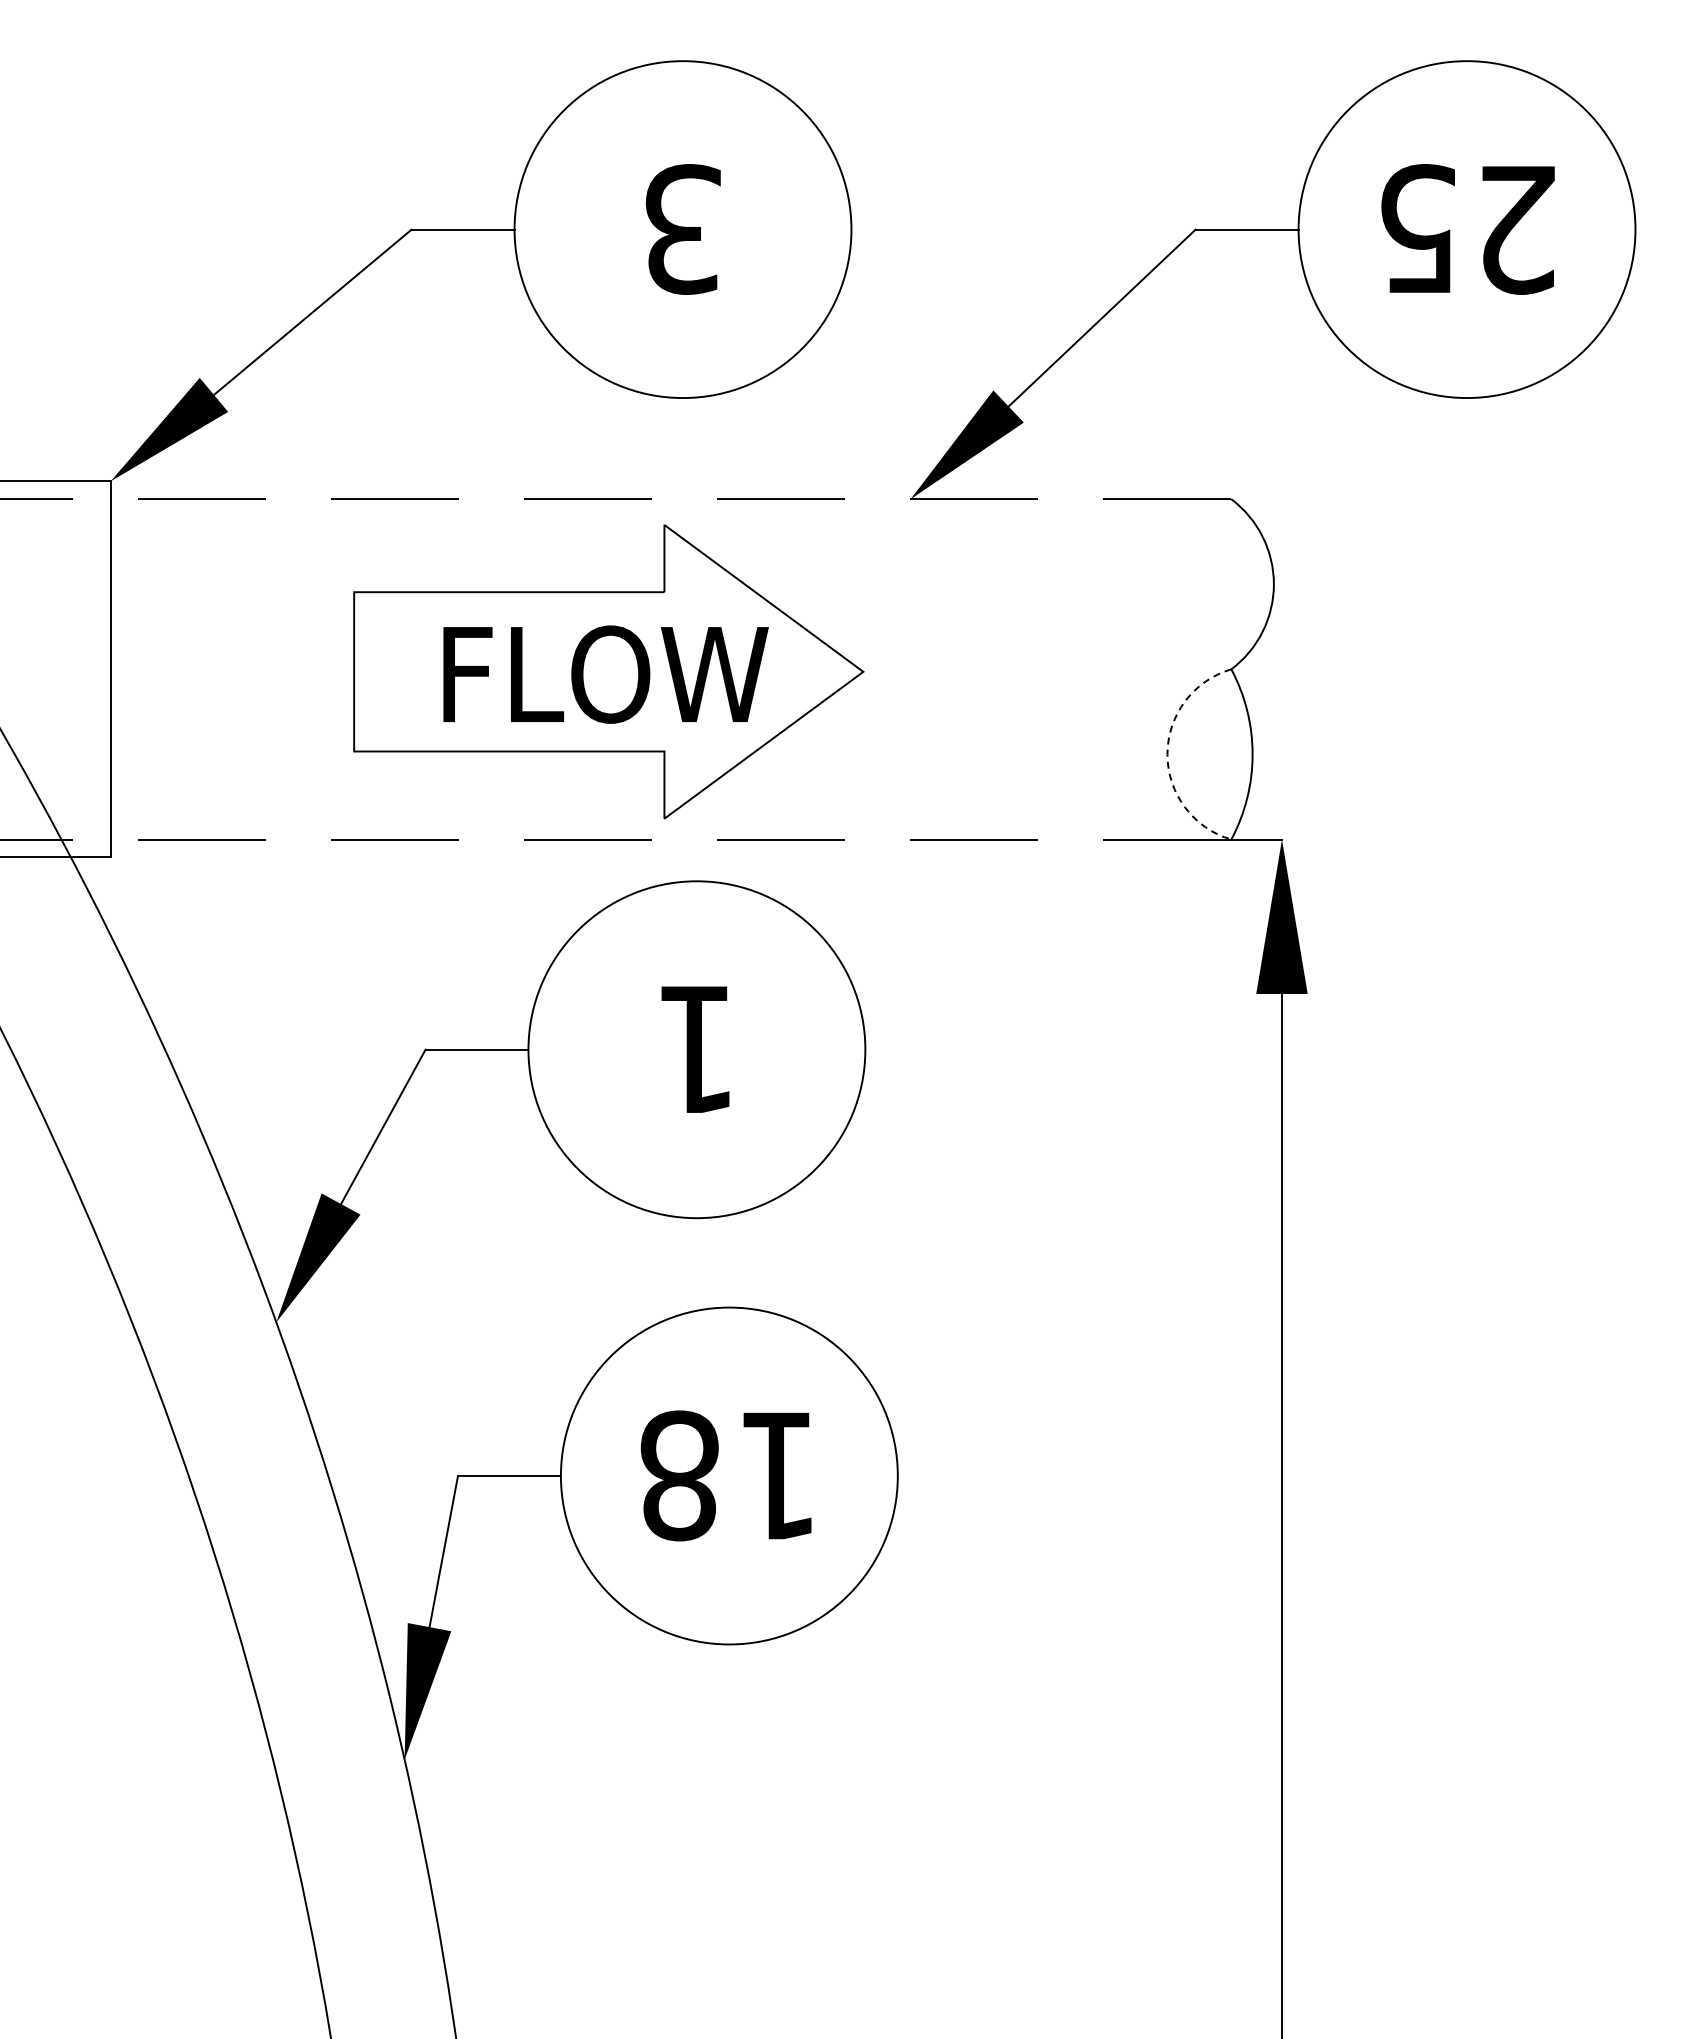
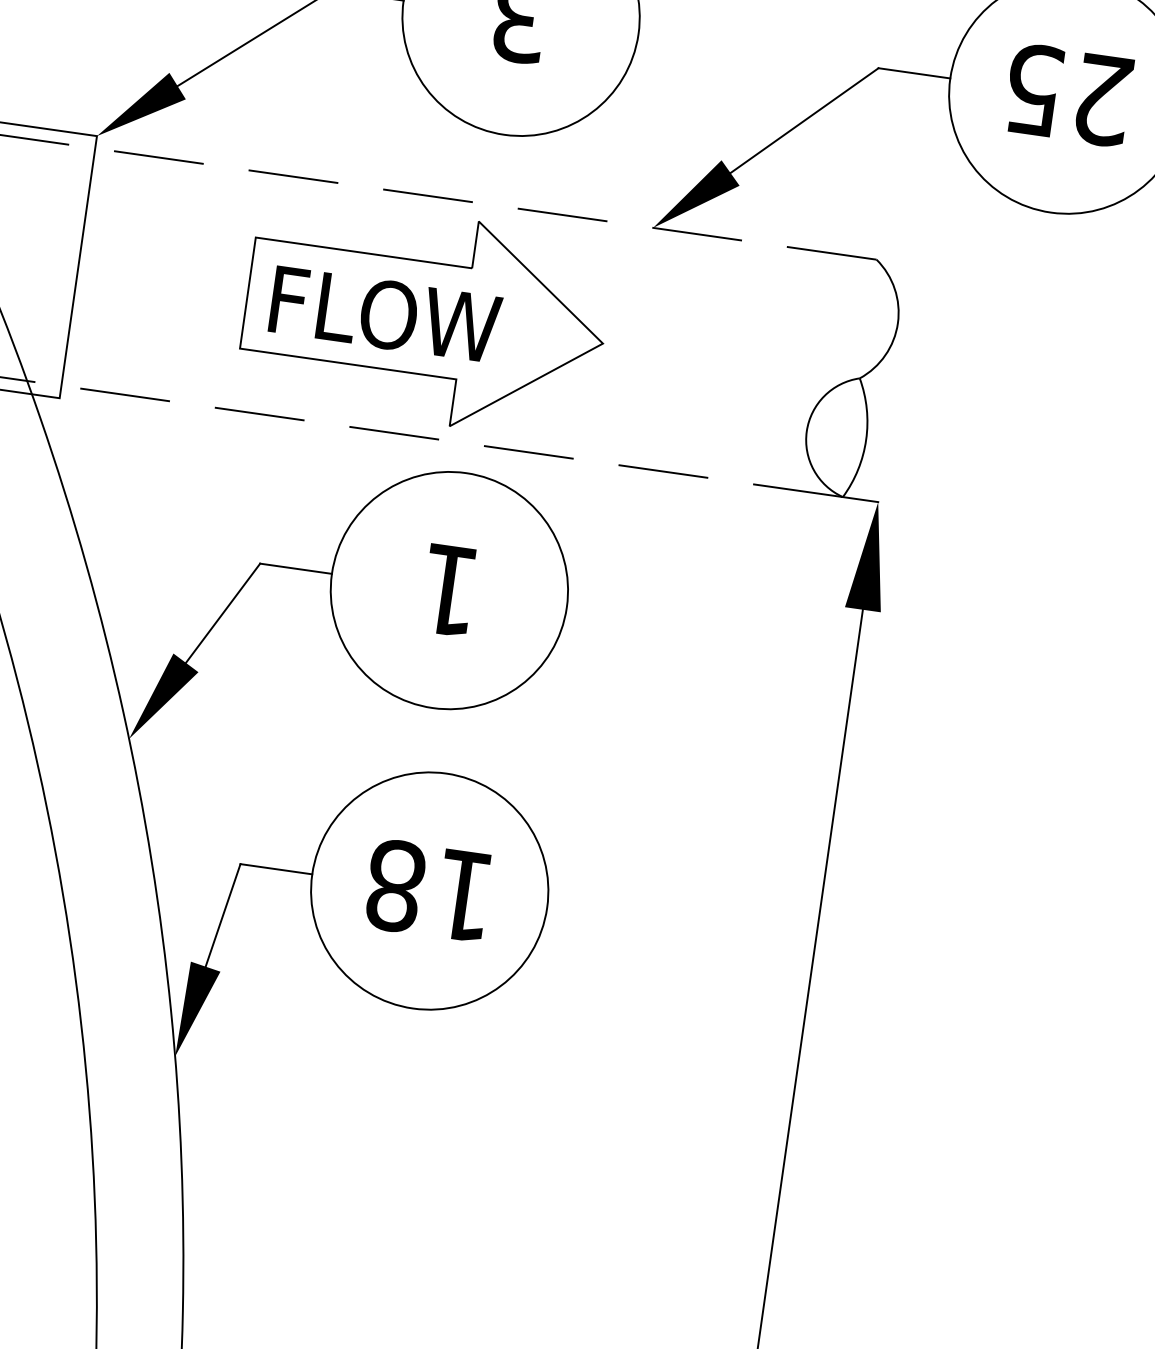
text: (605, 674) -> (385, 314), moved
arc: (1167, 754) -> (806, 431), dashed -> solid

